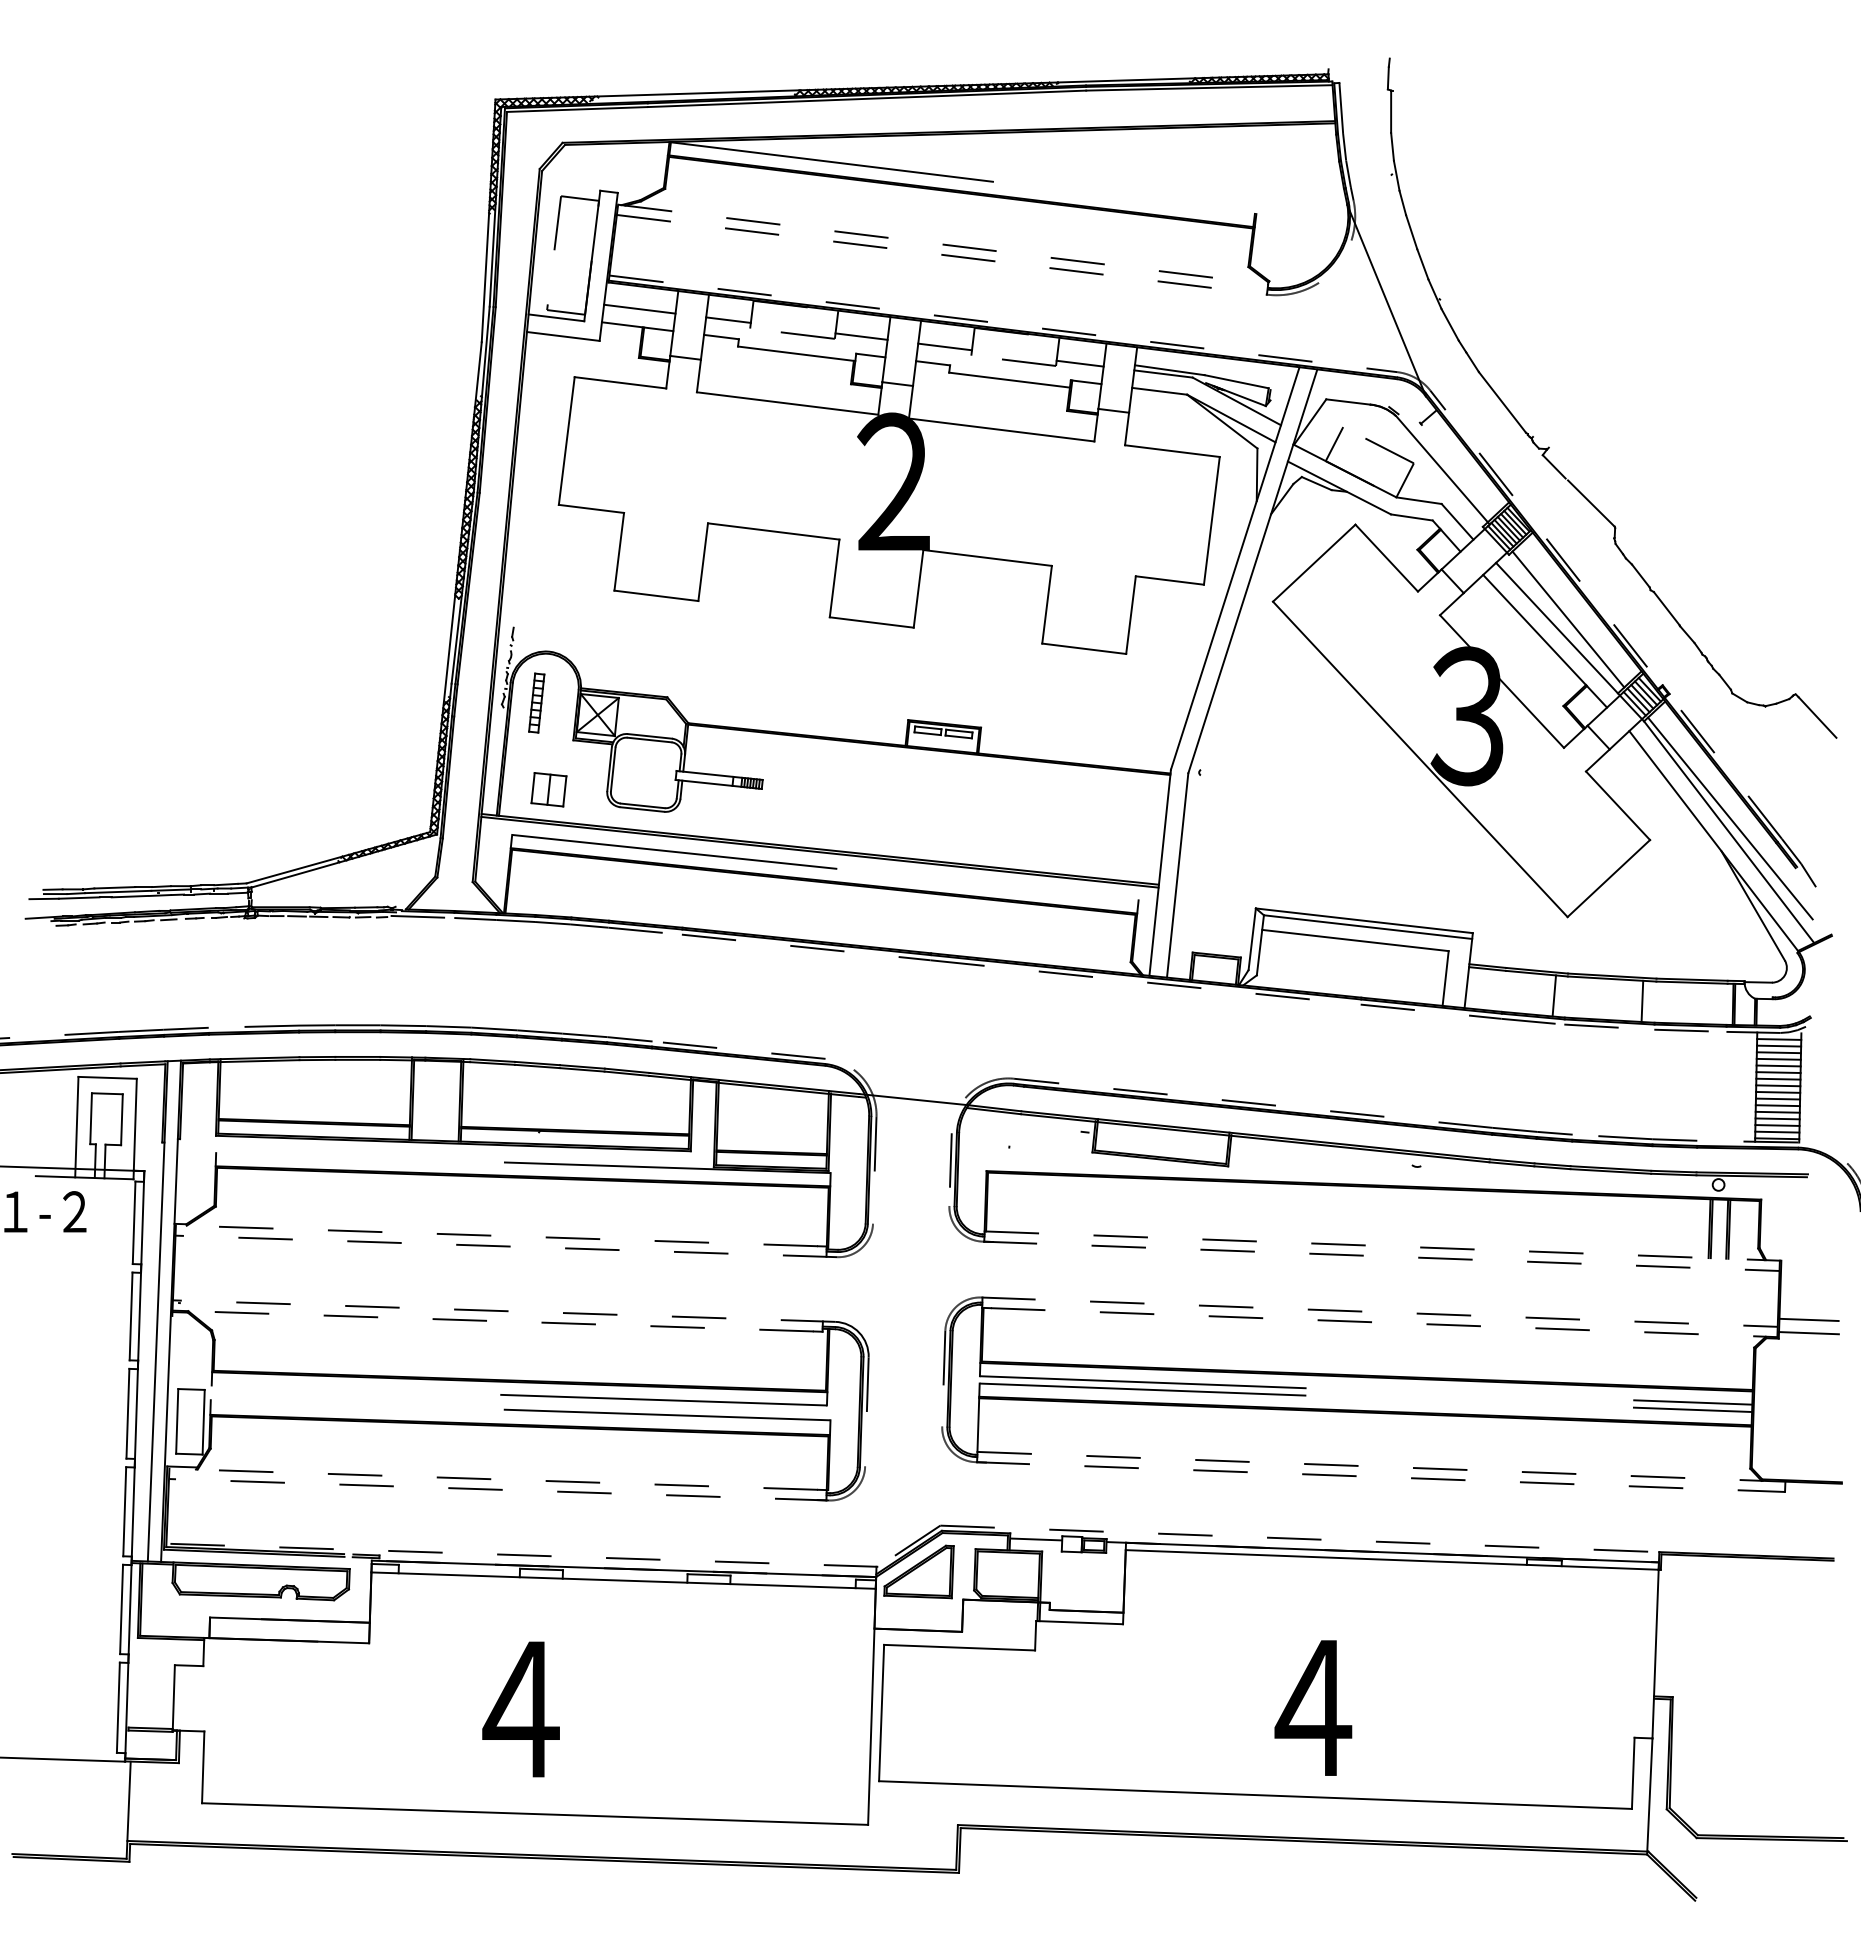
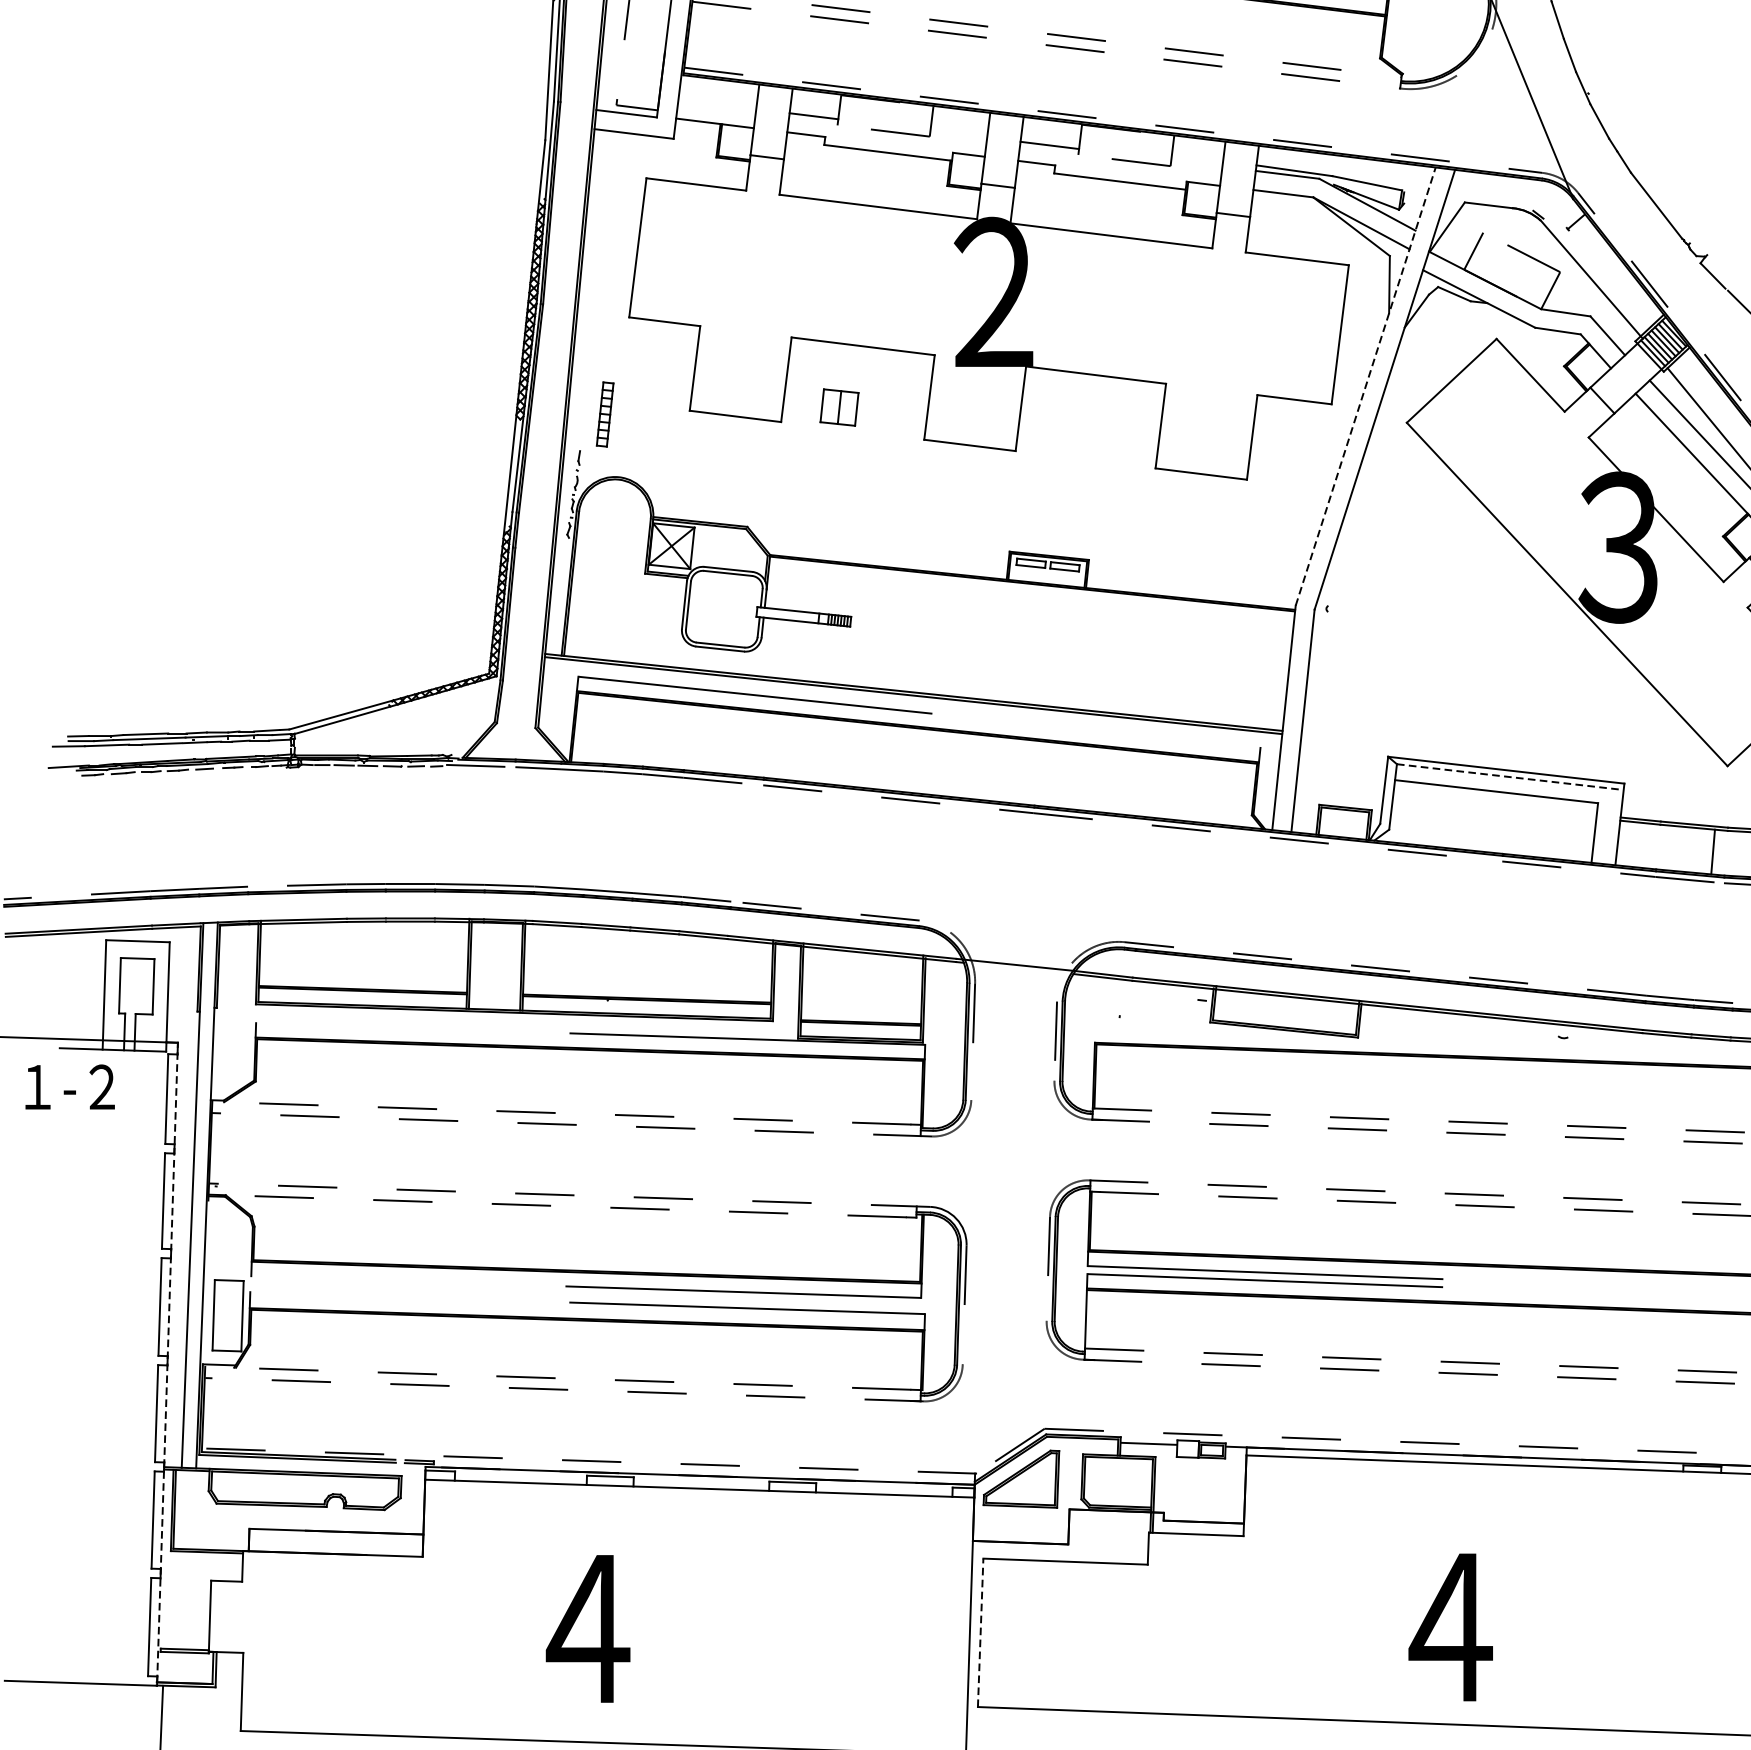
line: (639, 308) -> (717, 103), removed
line: (861, 336) -> (958, 134), removed
line: (1079, 363) -> (1196, 163), removed
line: (1235, 567) -> (1365, 385), solid -> dashed
part: (536, 702) -> (604, 413), moved
part: (548, 789) -> (839, 407), moved
line: (1368, 927) -> (1510, 777), solid -> dashed
line: (134, 1464) -> (167, 1362), solid -> dashed
line: (881, 1712) -> (980, 1632), solid -> dashed

